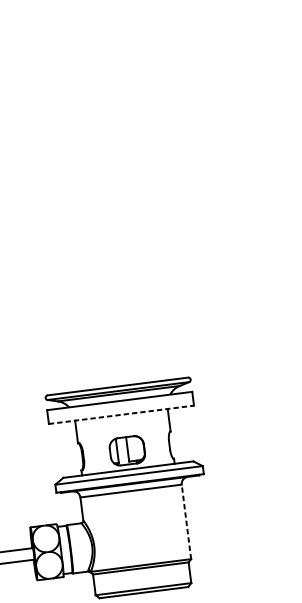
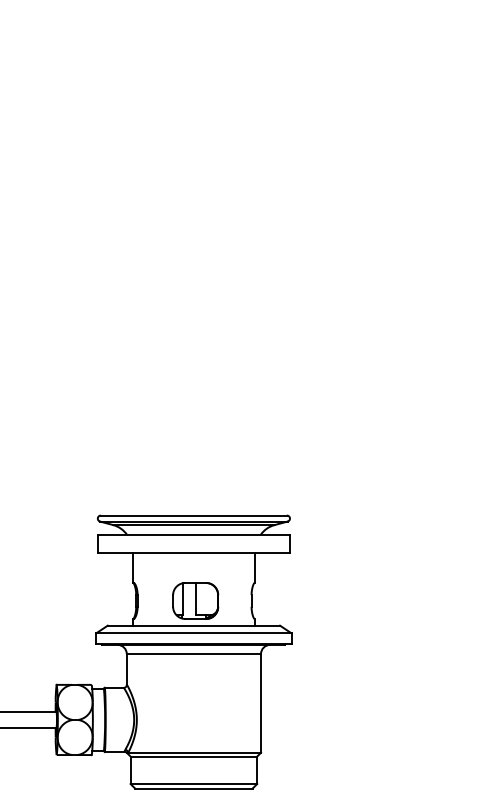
line: (121, 415) -> (194, 553), dashed -> solid
line: (186, 521) -> (261, 702), dashed -> solid

